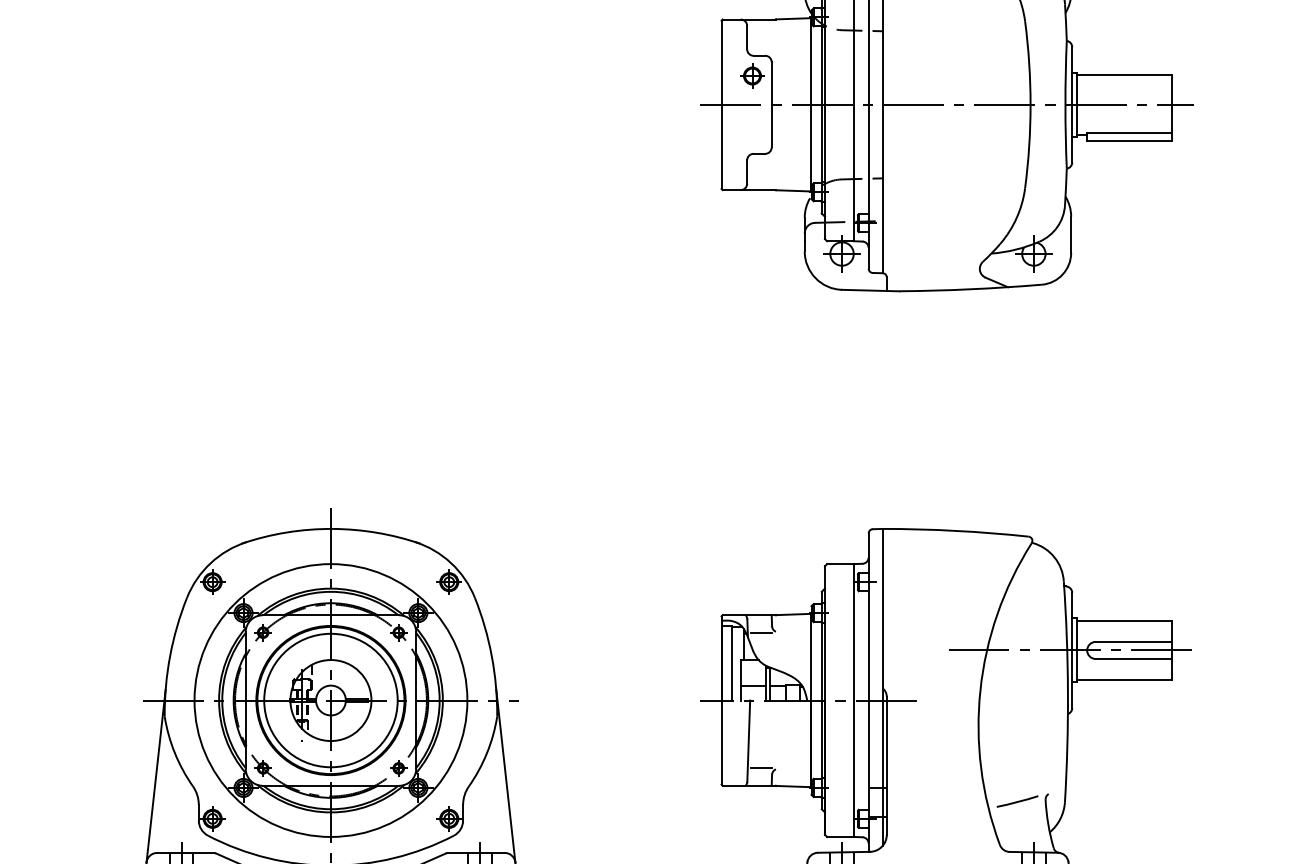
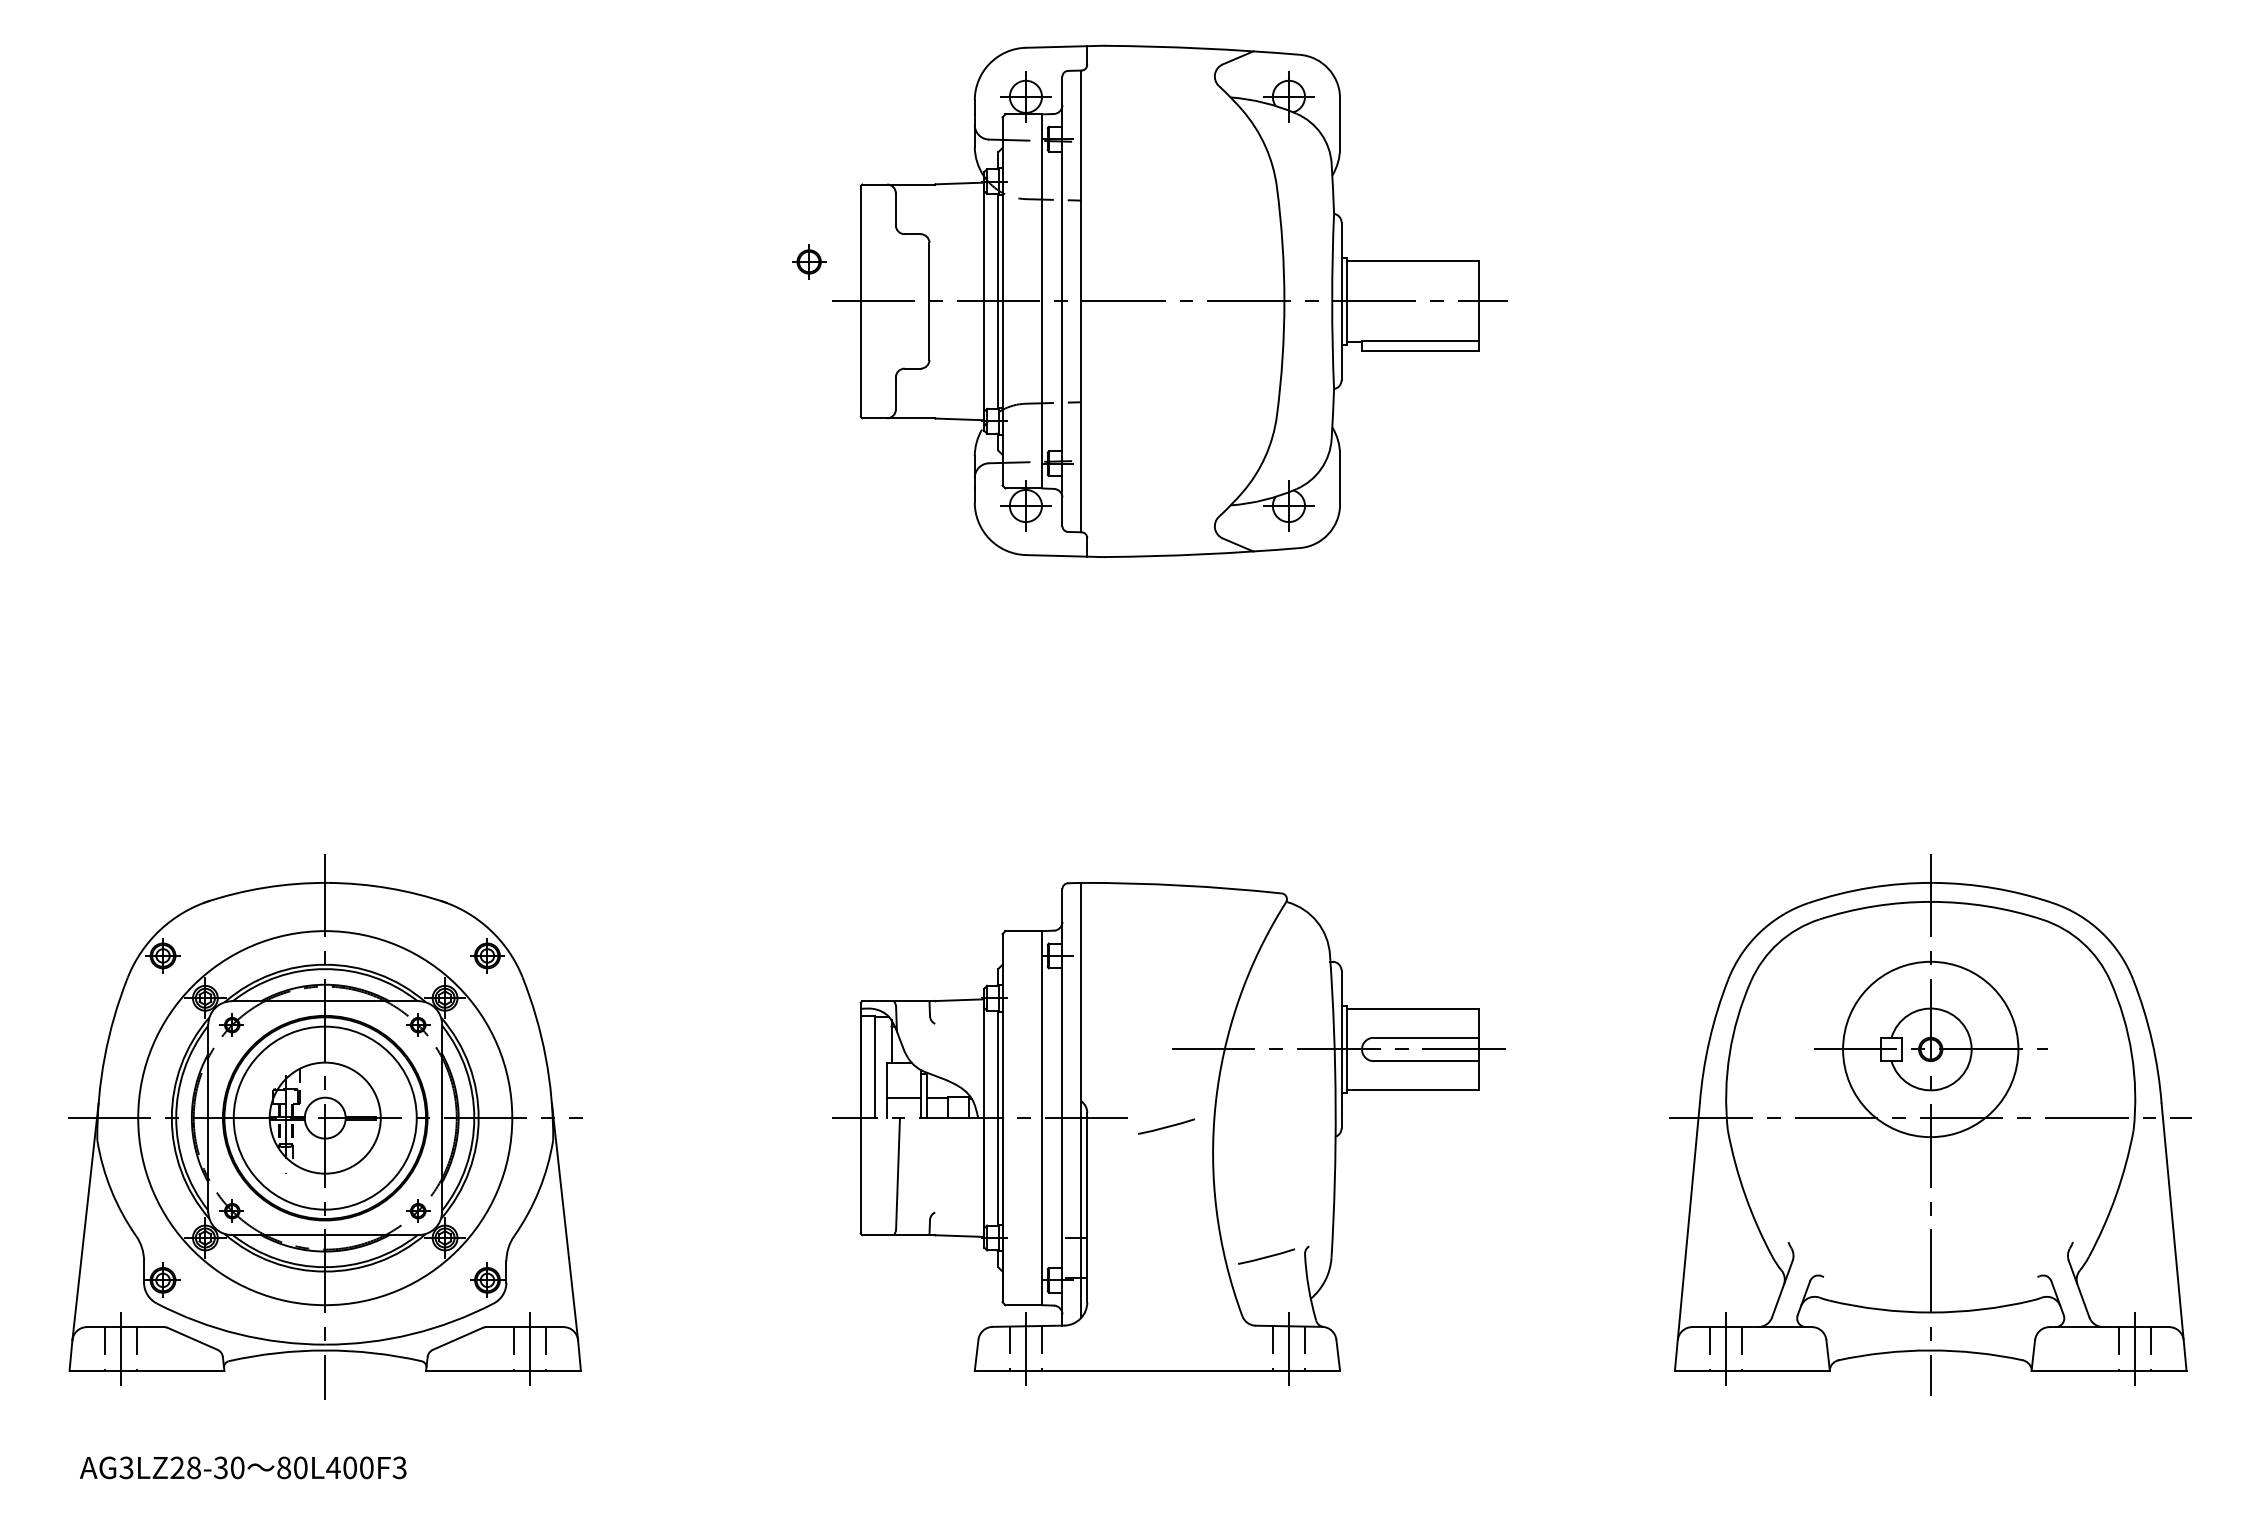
part: (752, 75) -> (809, 261), moved
line: (761, 633) -> (915, 1026), removed
line: (944, 706) -> (1166, 1126), added
line: (761, 767) -> (915, 1210), removed

